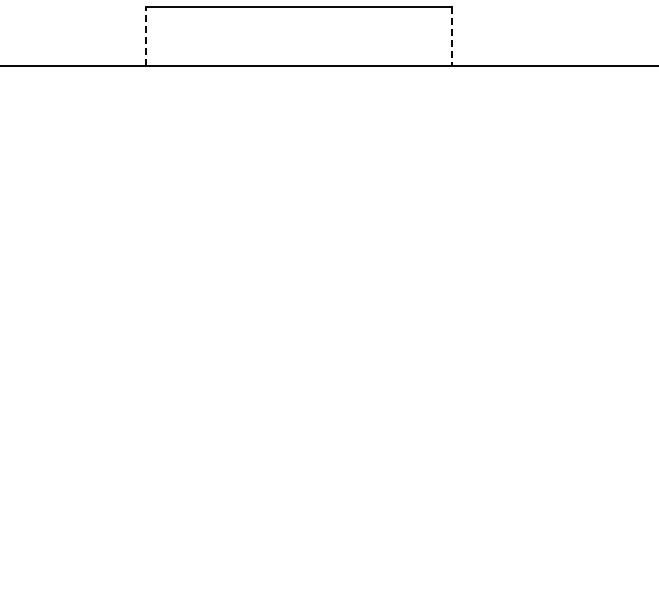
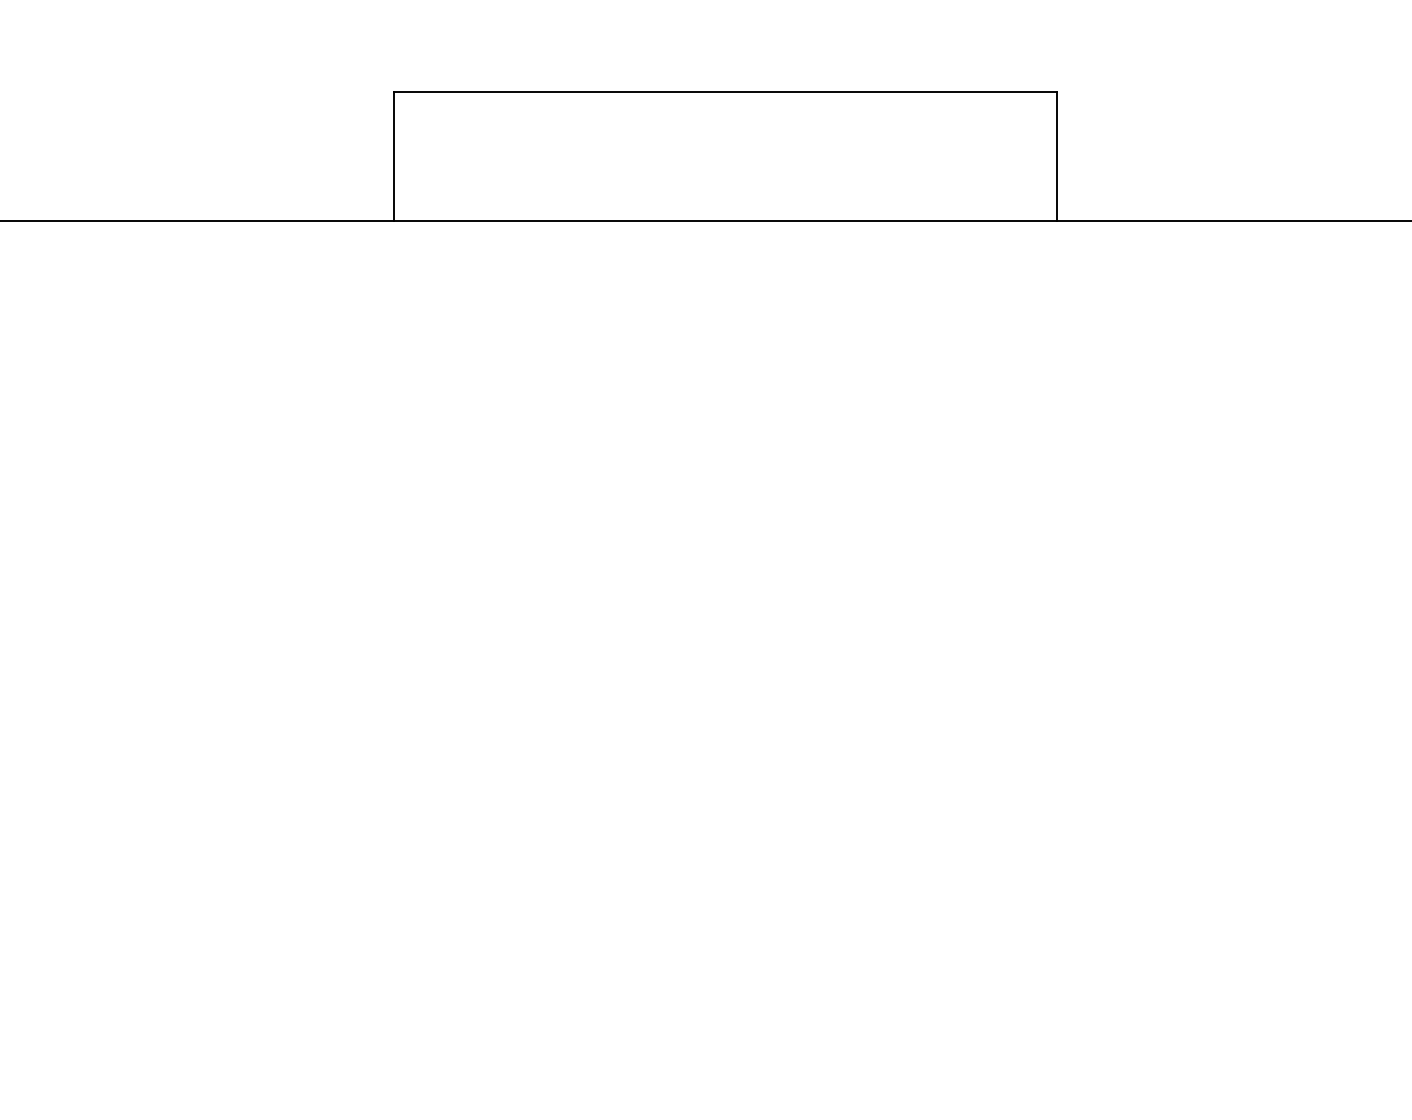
line: (146, 36) -> (395, 156), dashed -> solid
line: (451, 36) -> (1056, 156), dashed -> solid

